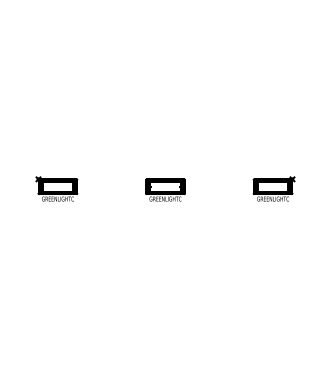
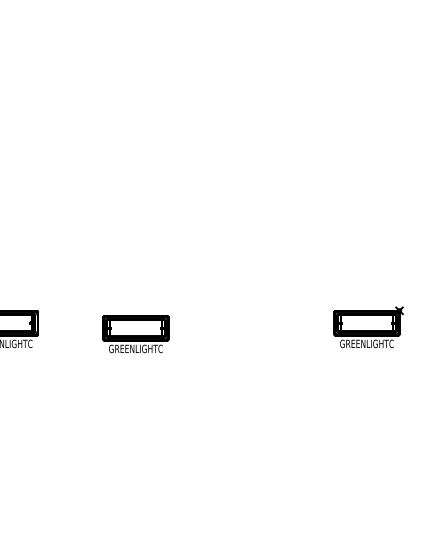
part: (165, 189) -> (135, 332), moved

